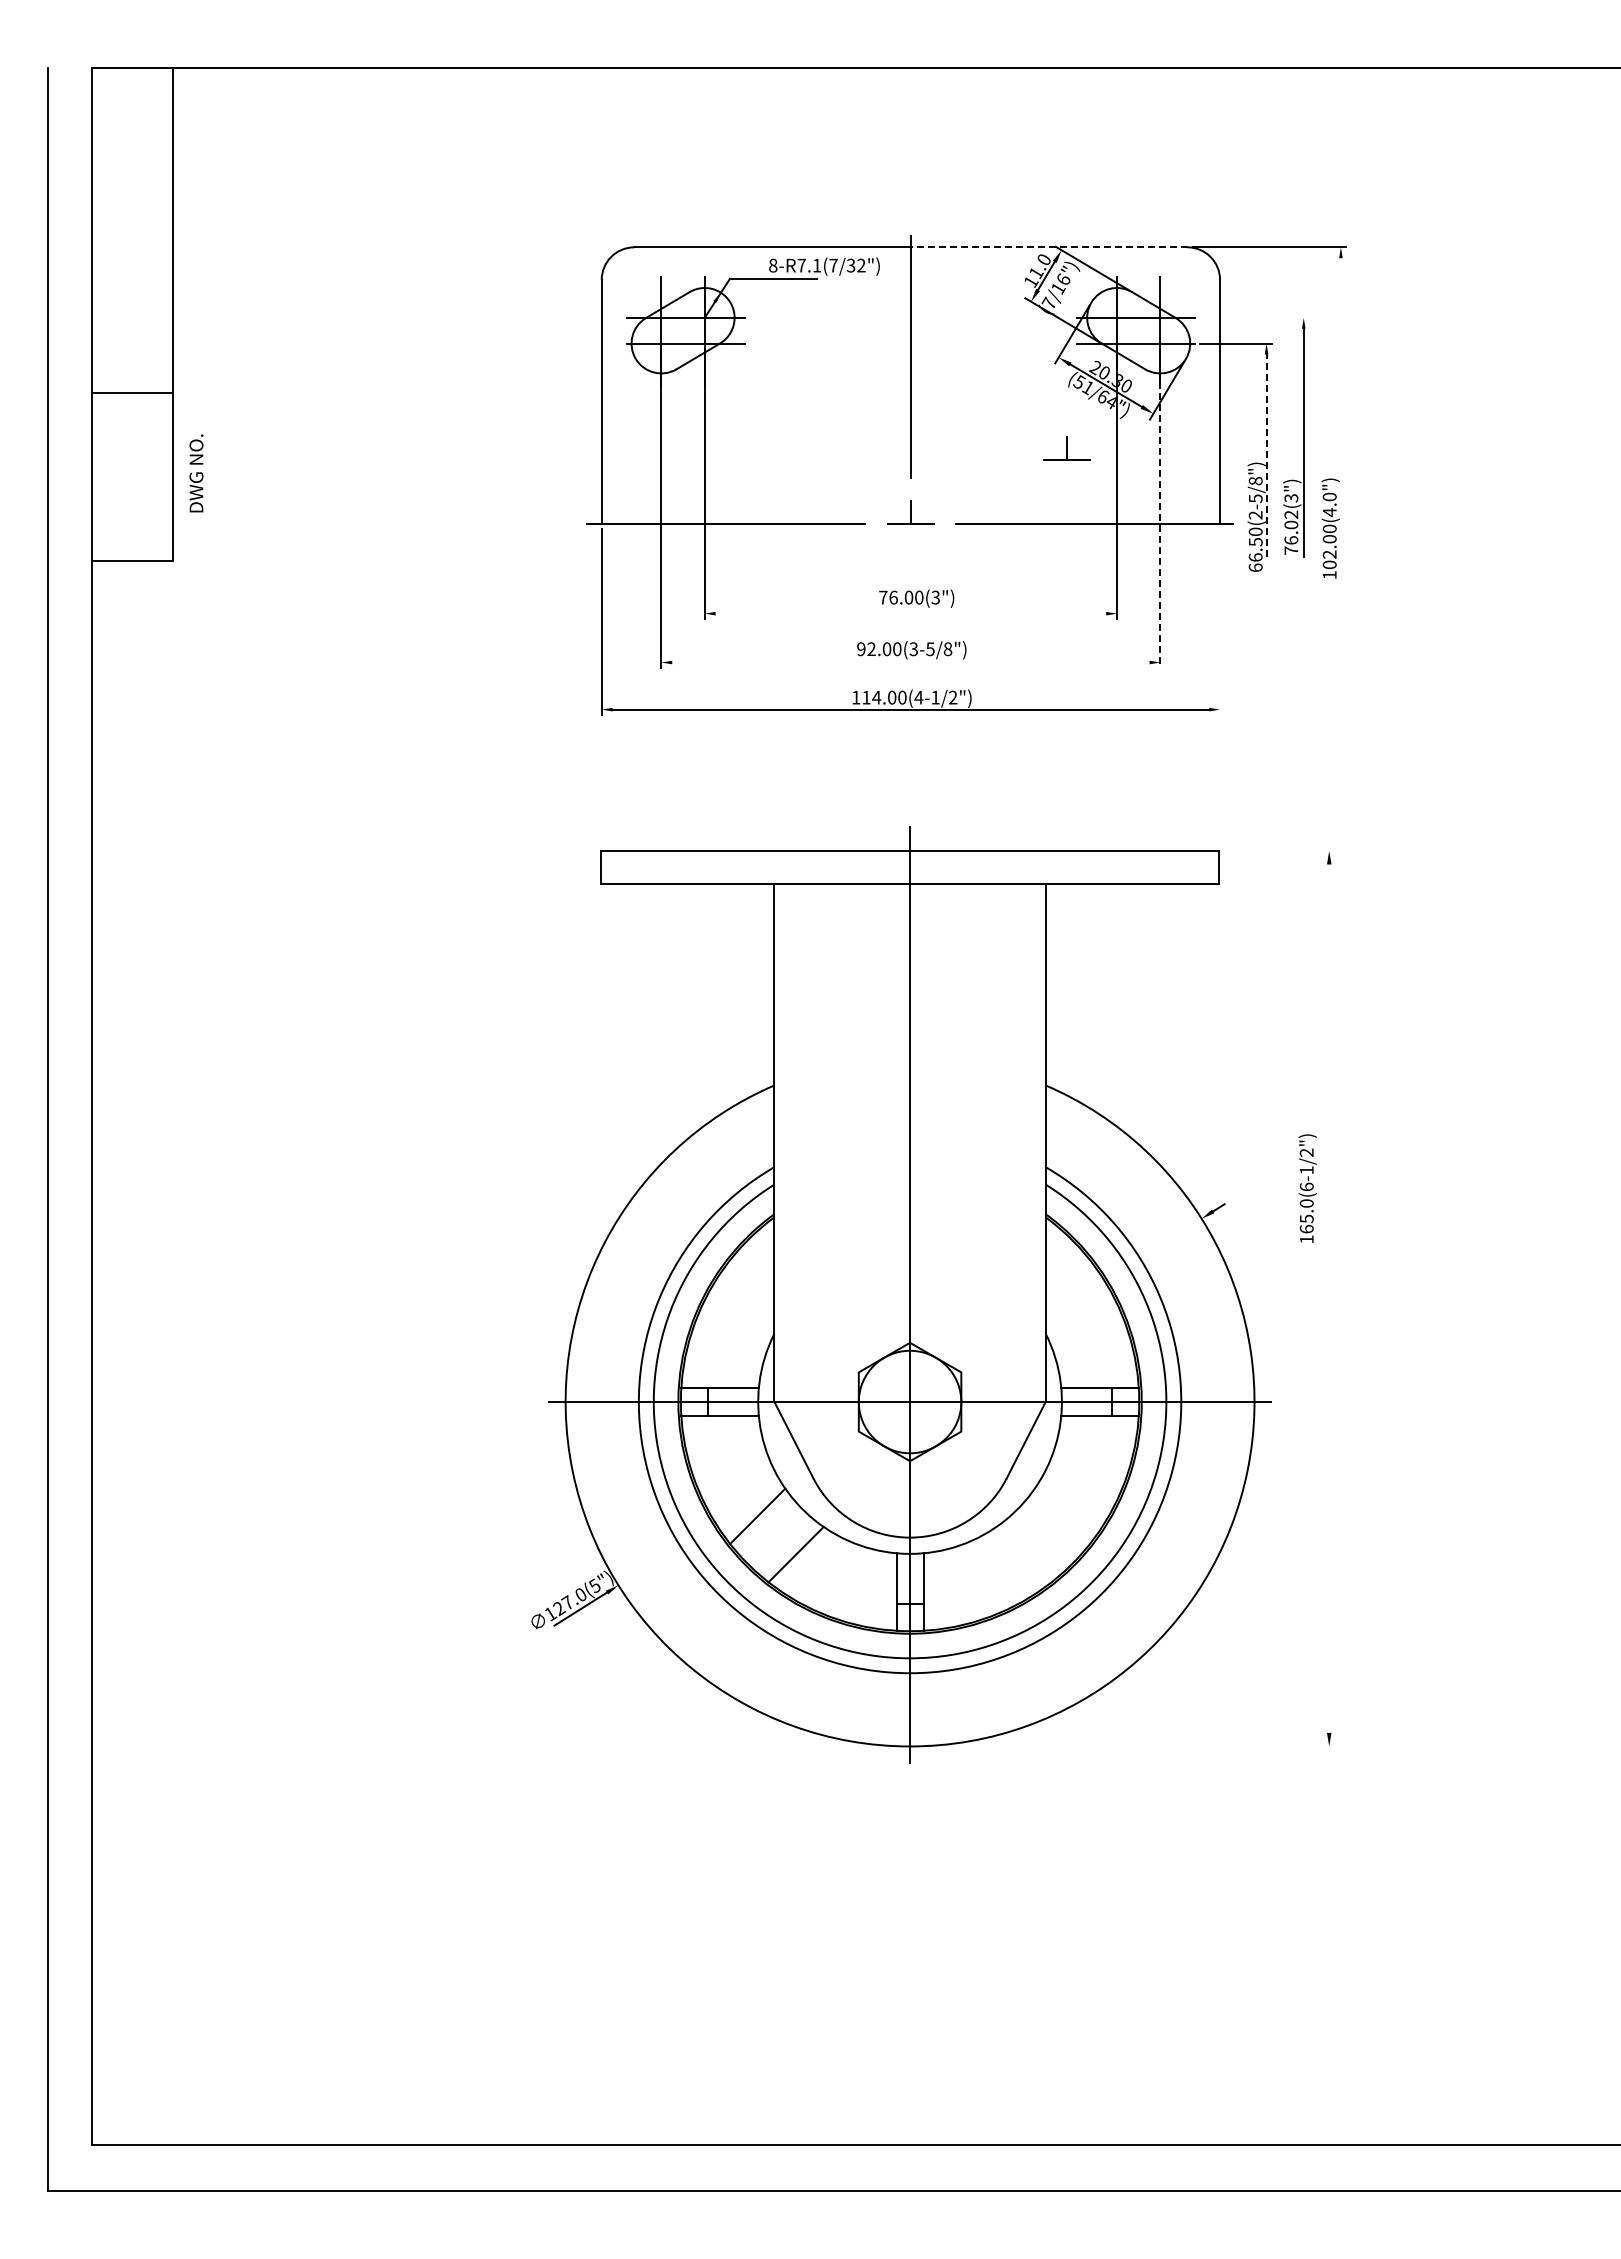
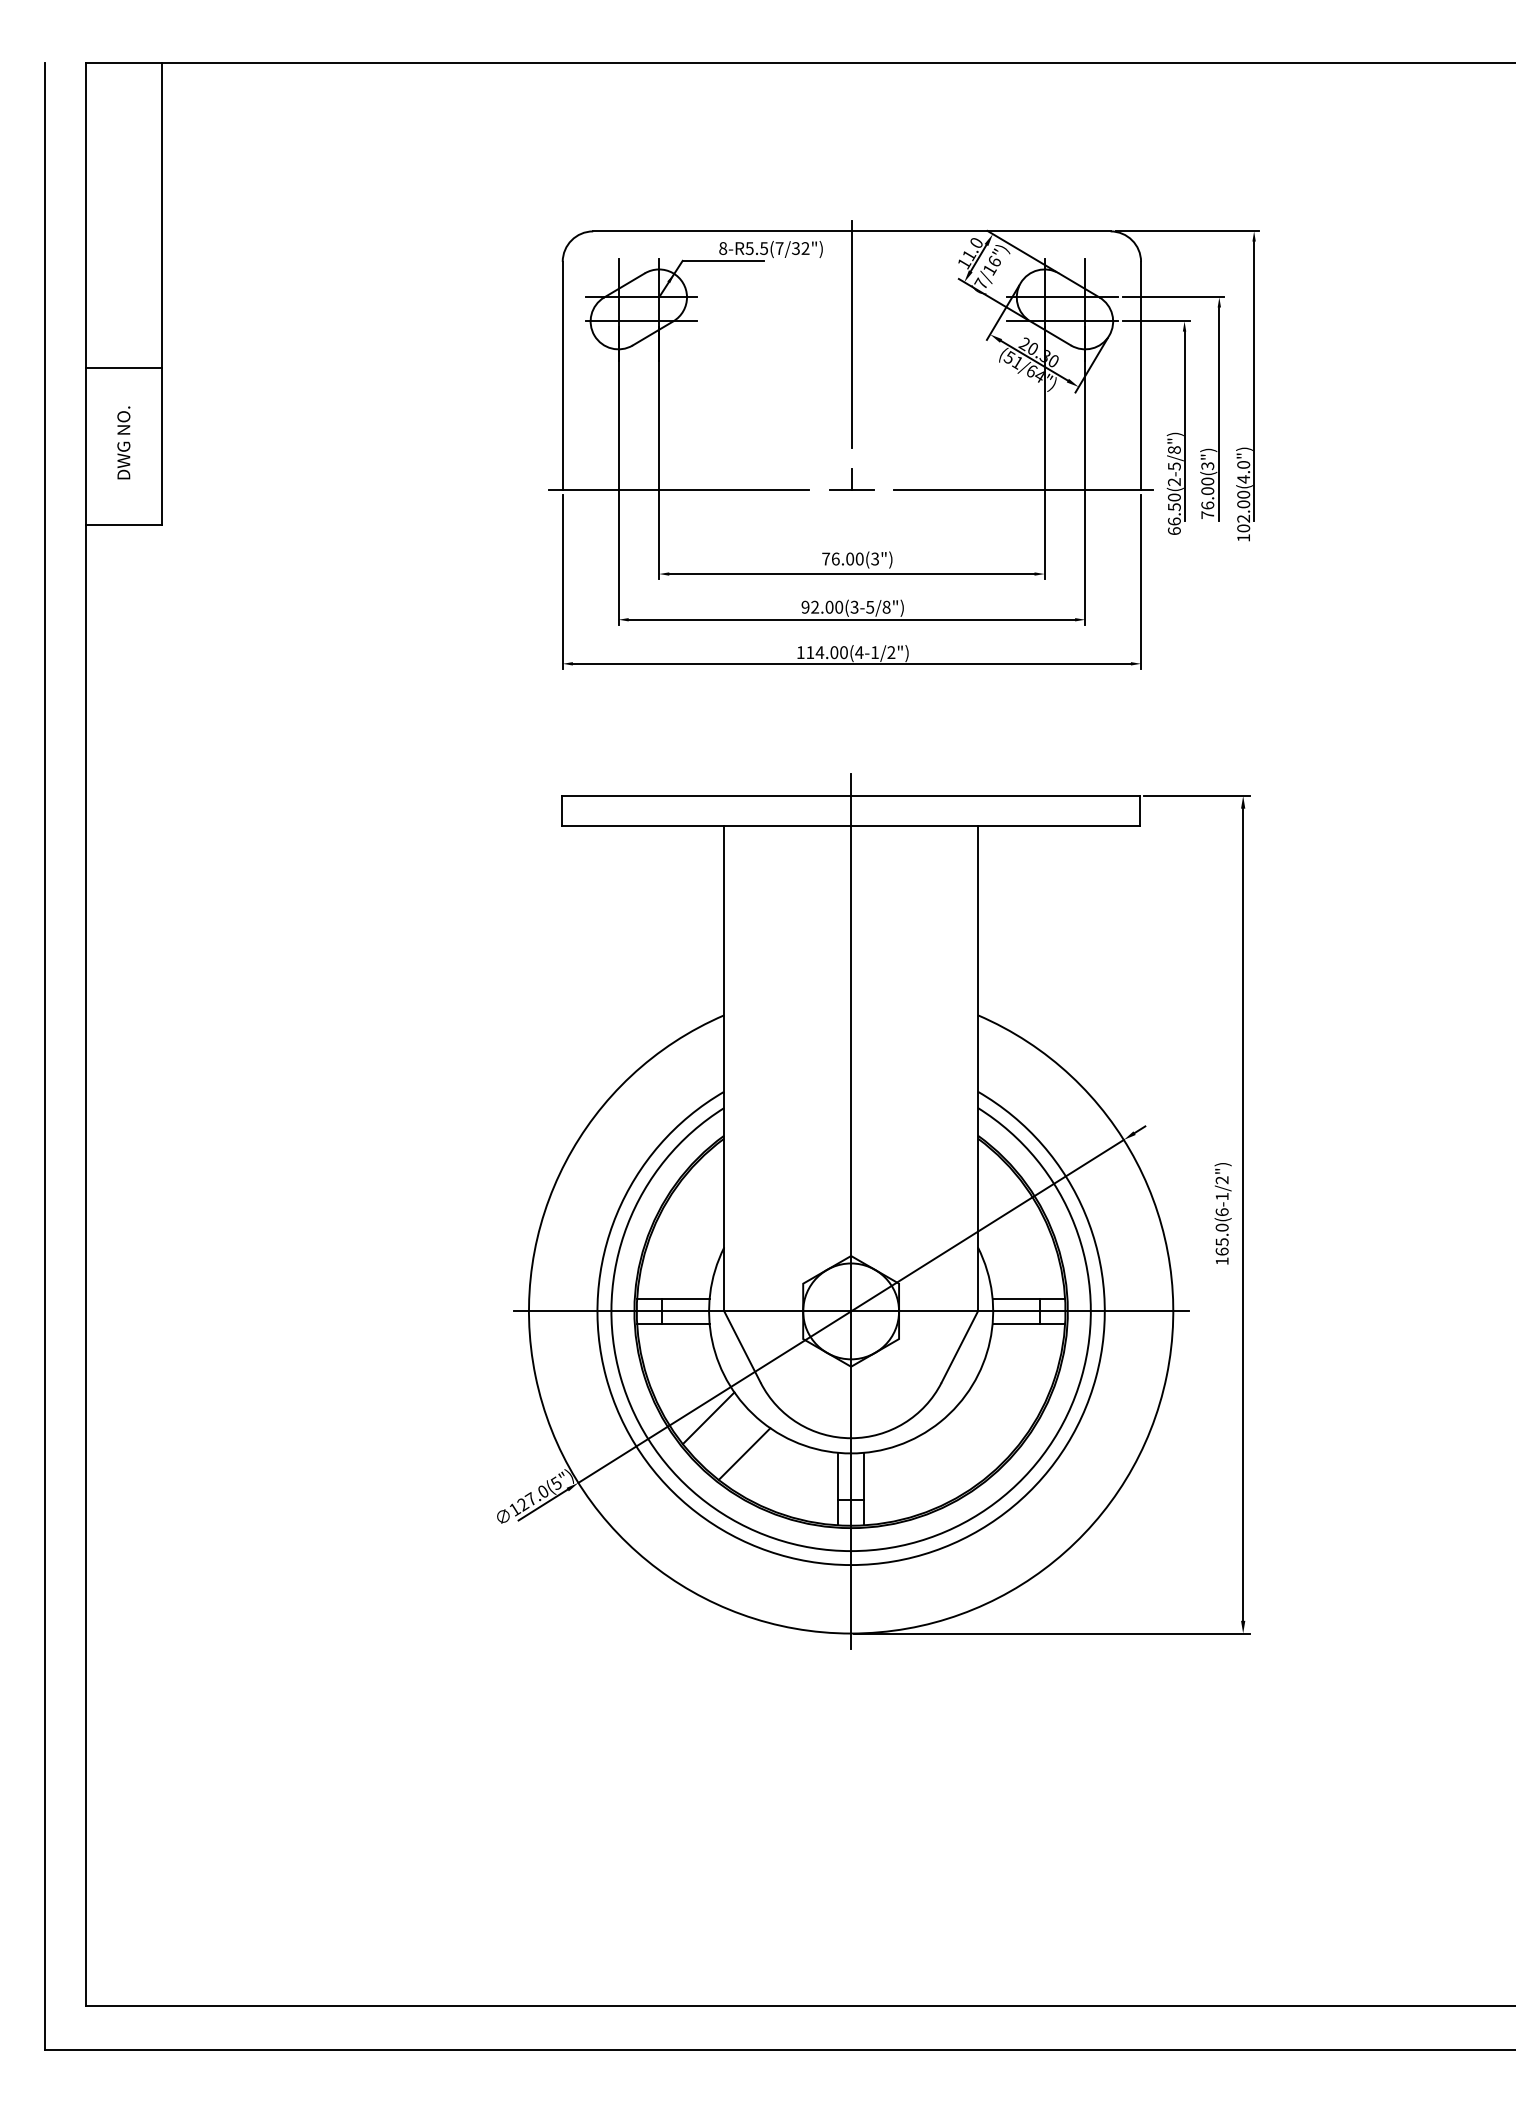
line: (1048, 247) -> (980, 231), dashed -> solid
text: (809, 265) -> (757, 248), 8-R7.1(7/32") -> 8-R5.5(7/32")
line: (1254, 317) -> (1173, 297), added
line: (1340, 407) -> (1253, 381), added
part: (1066, 448) -> (997, 419), removed
line: (1266, 454) -> (1184, 425), dashed -> solid
text: (196, 473) -> (123, 442), moved
line: (1160, 509) -> (1085, 476), dashed -> solid
text: (1291, 514) -> (1207, 481), 76.02(3") -> 76.00(3")
line: (910, 613) -> (851, 573), added
line: (1220, 622) -> (1141, 582), added
line: (910, 662) -> (851, 619), added
line: (1279, 850) -> (1196, 795), added
text: (1307, 1188) -> (1222, 1213), moved
line: (1329, 1298) -> (1243, 1214), added
line: (909, 1401) -> (850, 1310), added
line: (1124, 1746) -> (1051, 1633), added

